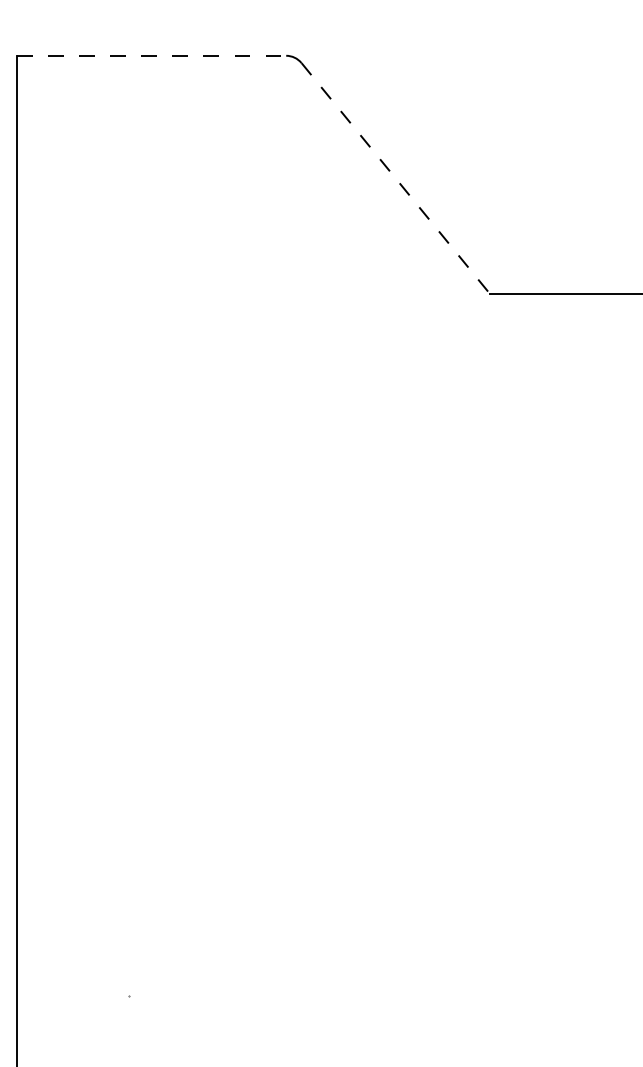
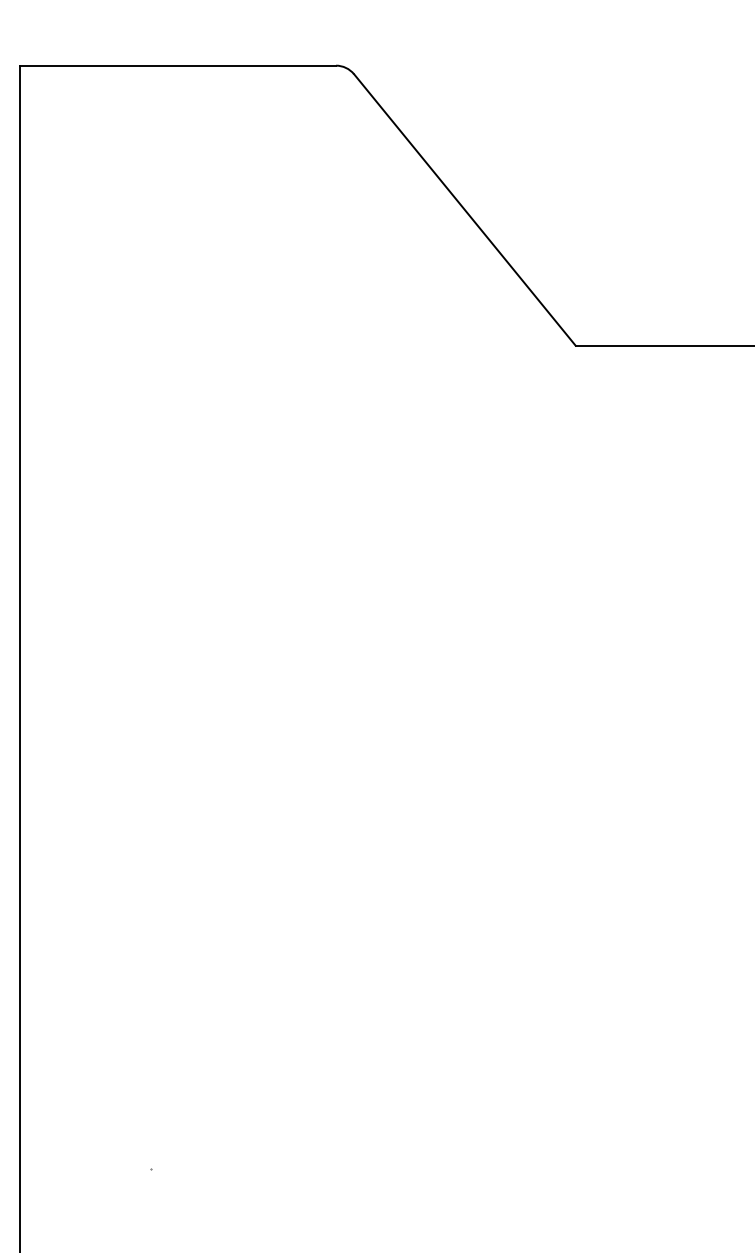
line: (151, 55) -> (177, 65), dashed -> solid
line: (396, 179) -> (465, 210), dashed -> solid

